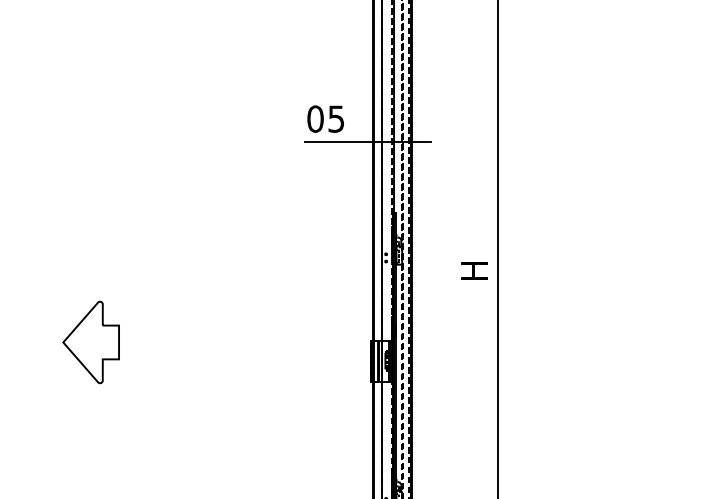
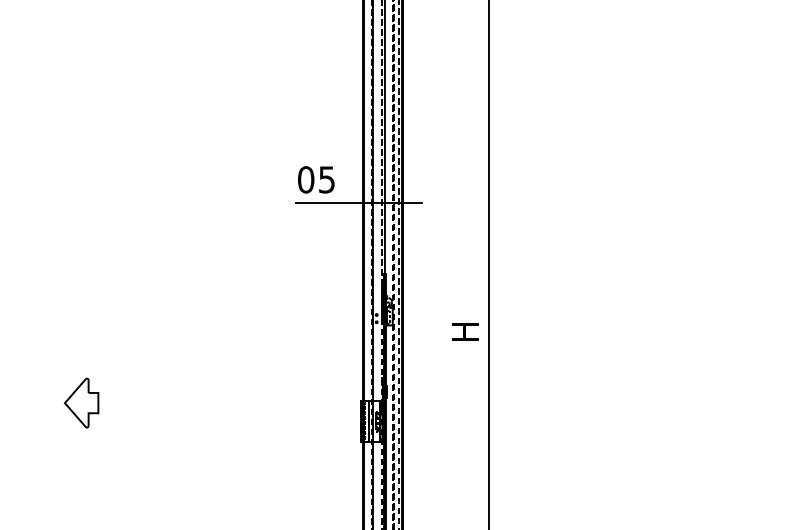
part: (90, 341) -> (81, 402), size x0.6

